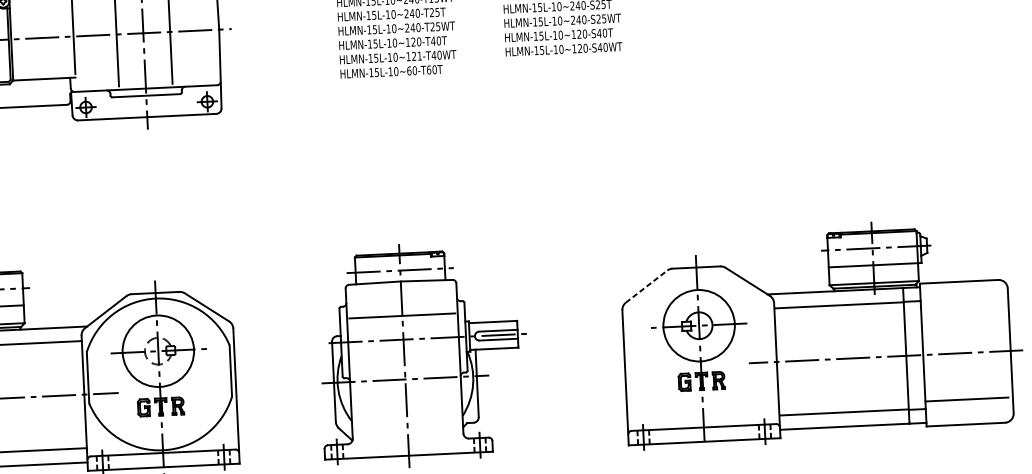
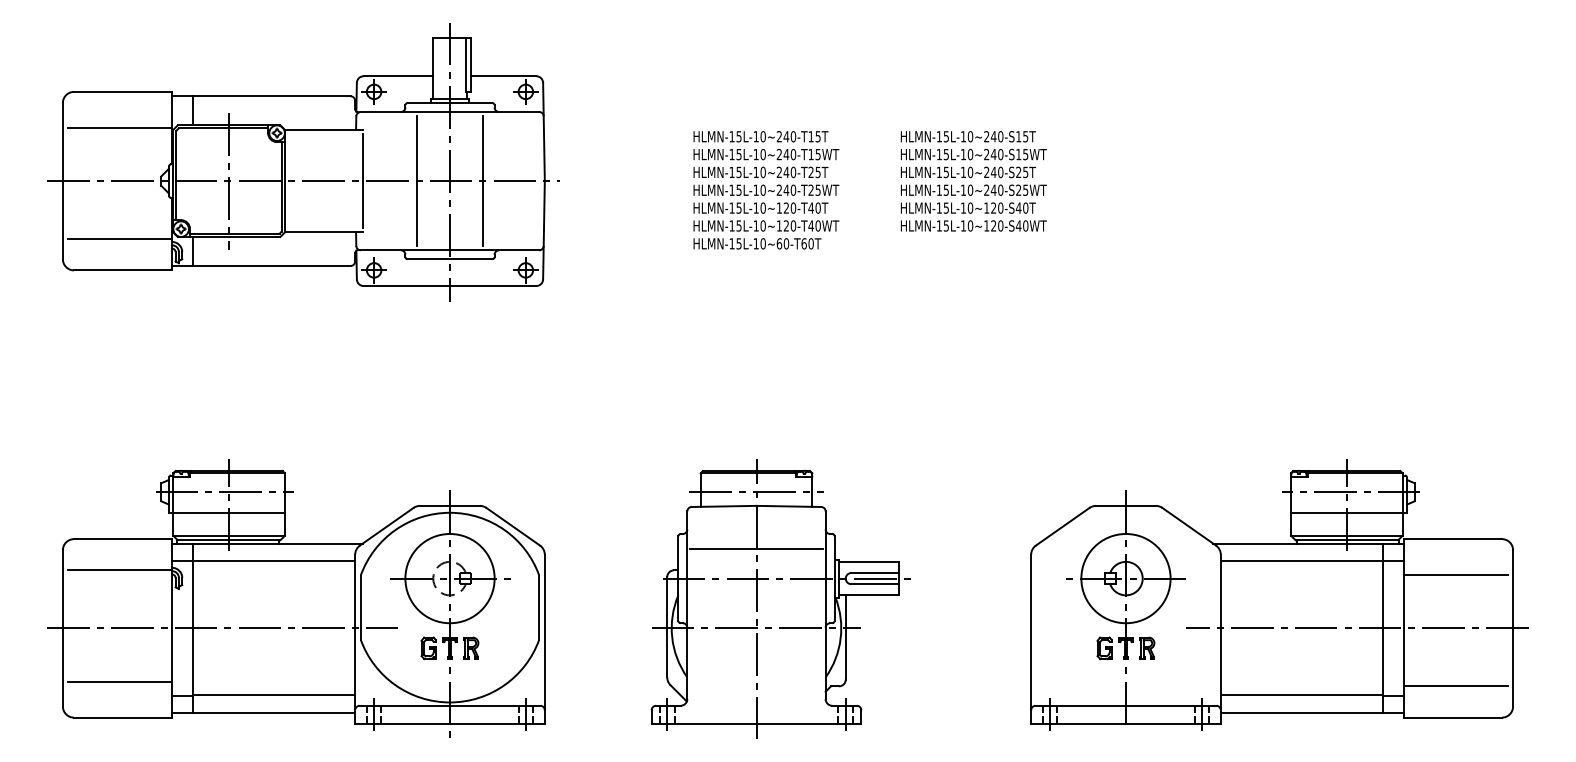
text: (419, 55) -> (793, 225), HLMN-15L-10~121-T40WT -> HLMN-15L-10~120-T40WT
line: (646, 286) -> (1062, 526), dashed -> solid
line: (962, 310) -> (1455, 574), added

